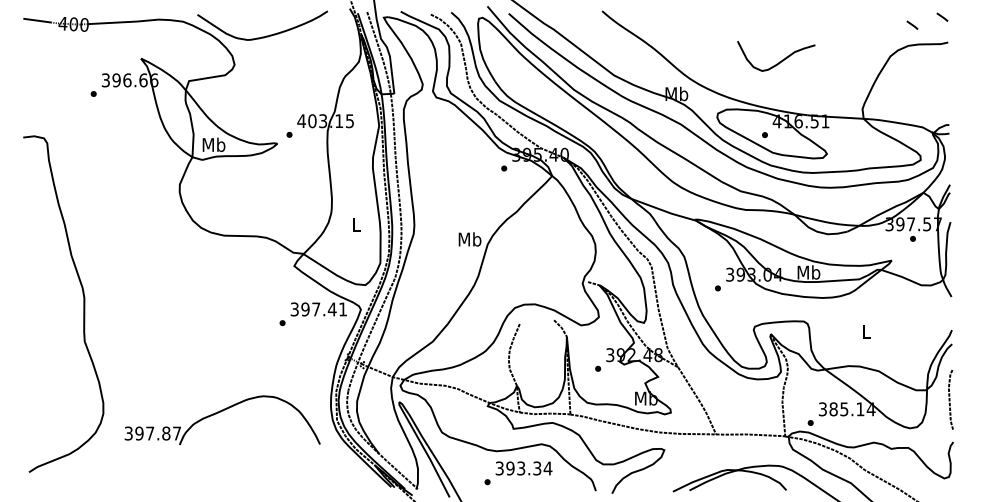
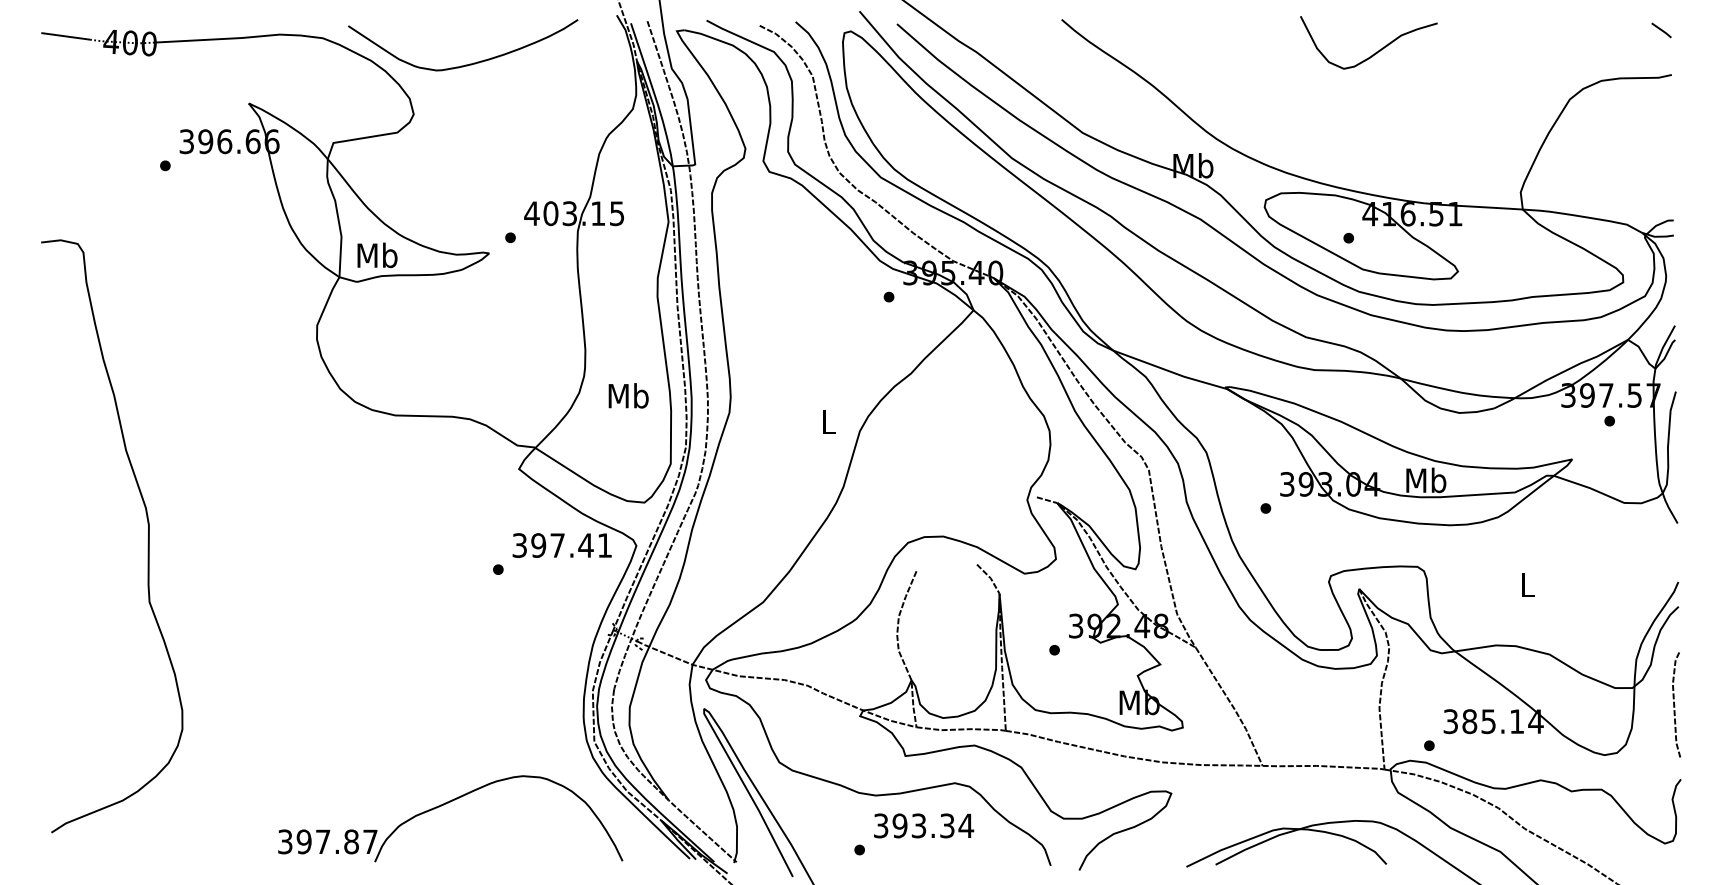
line: (912, 24) -> (1608, 43), removed
curve: (779, 61) -> (1374, 52), moved
text: (356, 224) -> (628, 395), L -> Mb
text: (469, 239) -> (827, 422), Mb -> L
part: (218, 413) -> (443, 806), moved

